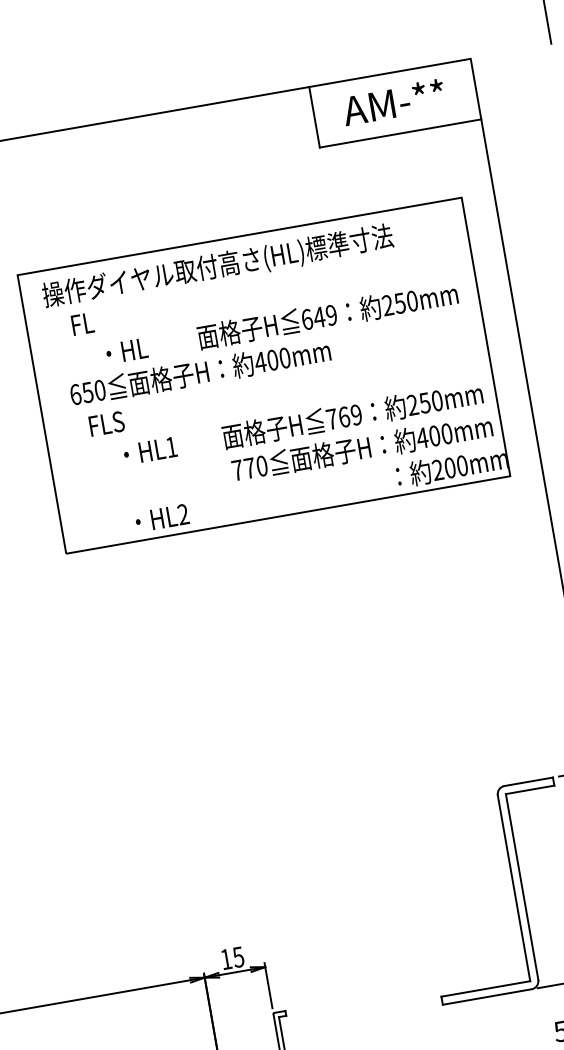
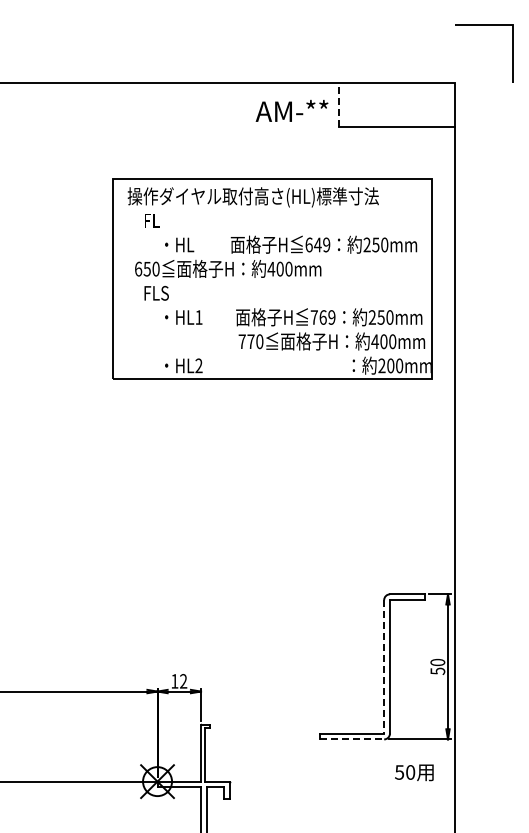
text: (393, 101) -> (291, 110), moved
line: (313, 117) -> (338, 104), solid -> dashed
line: (514, 887) -> (384, 666), solid -> dashed
text: (238, 957) -> (183, 681), 15 -> 12
line: (487, 997) -> (352, 739), solid -> dashed

